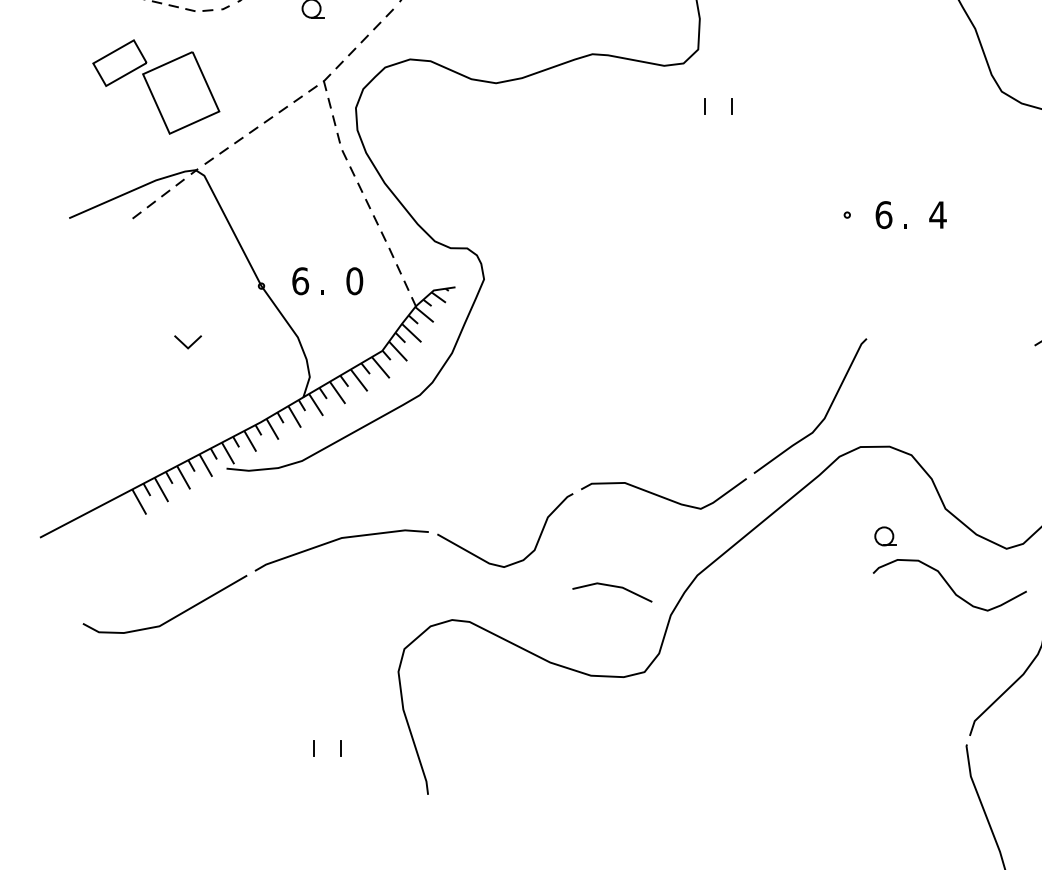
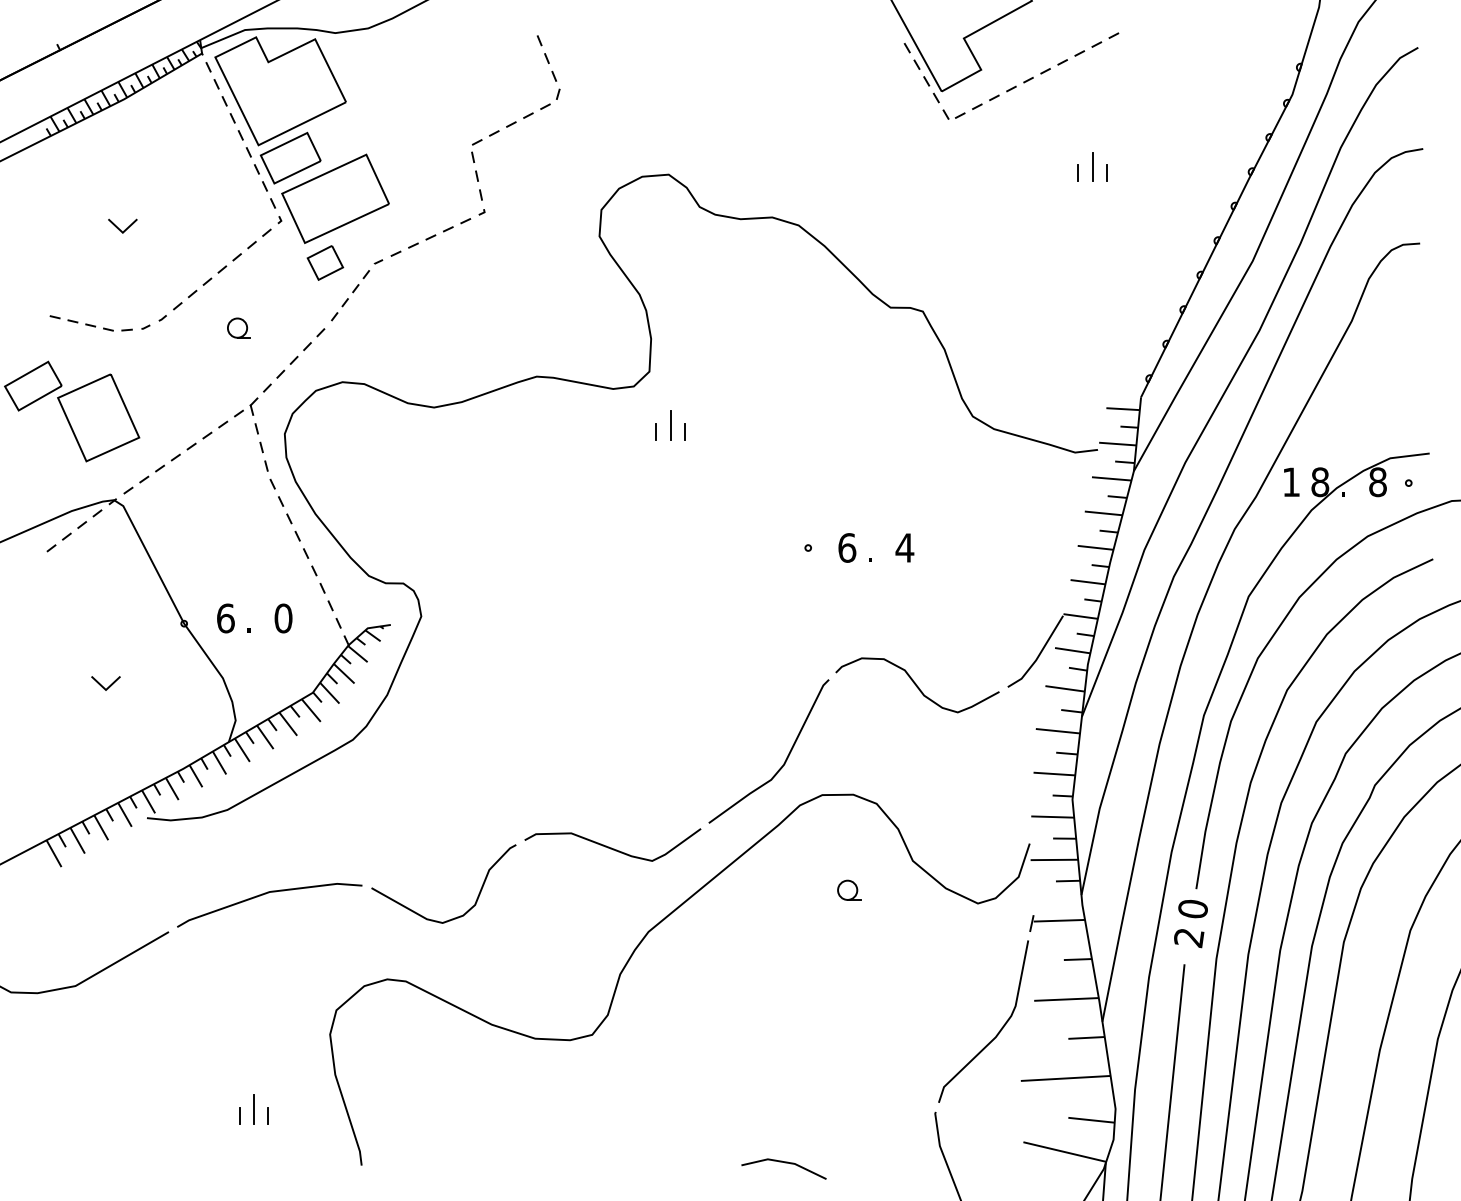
line: (717, 100) -> (670, 425), added
curve: (949, 585) -> (917, 685), moved
line: (612, 587) -> (784, 1163), moved
line: (327, 742) -> (254, 1109), added

